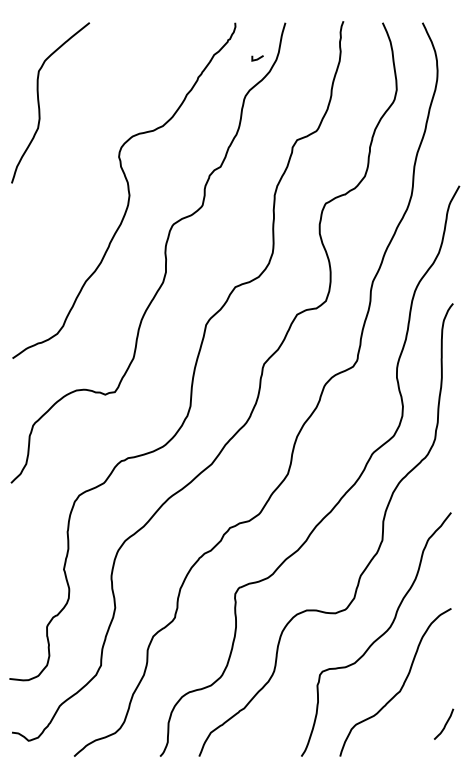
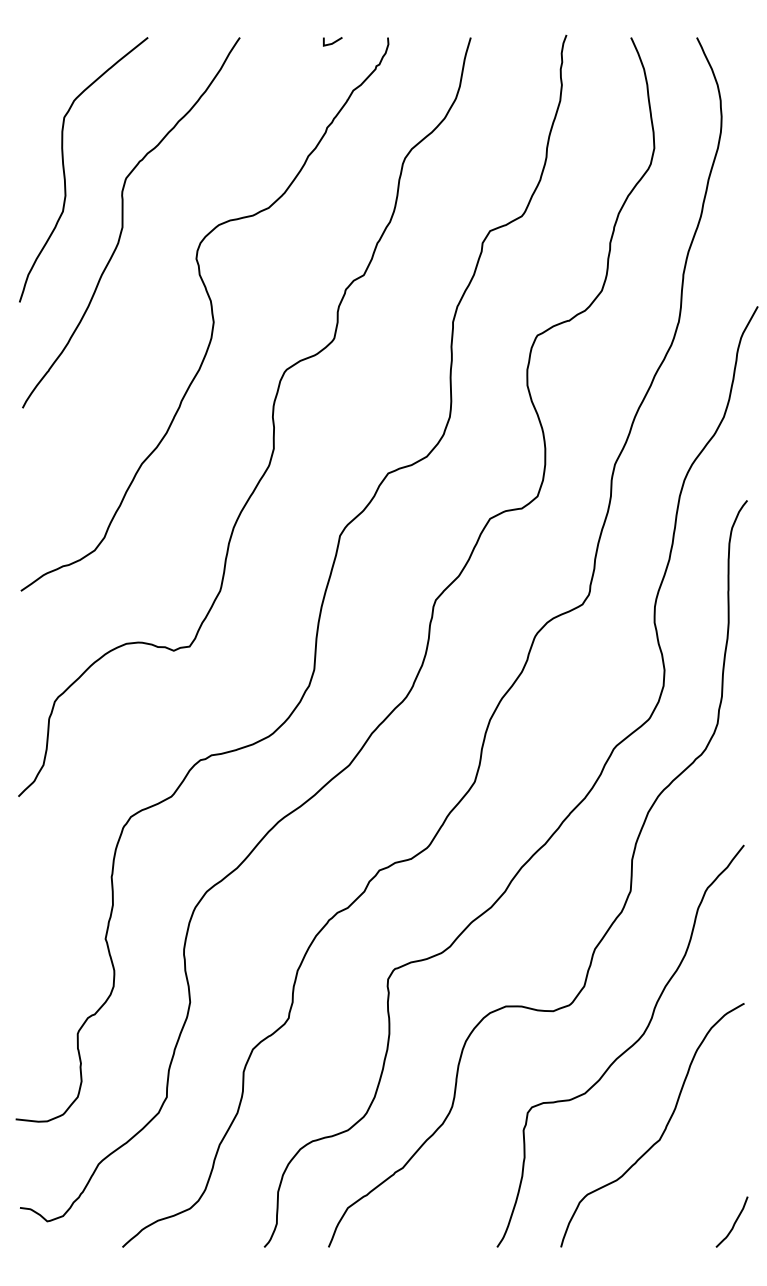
line: (257, 58) -> (332, 42), moved
curve: (75, 134) -> (124, 221), added
curve: (445, 723) -> (734, 1220), moved

